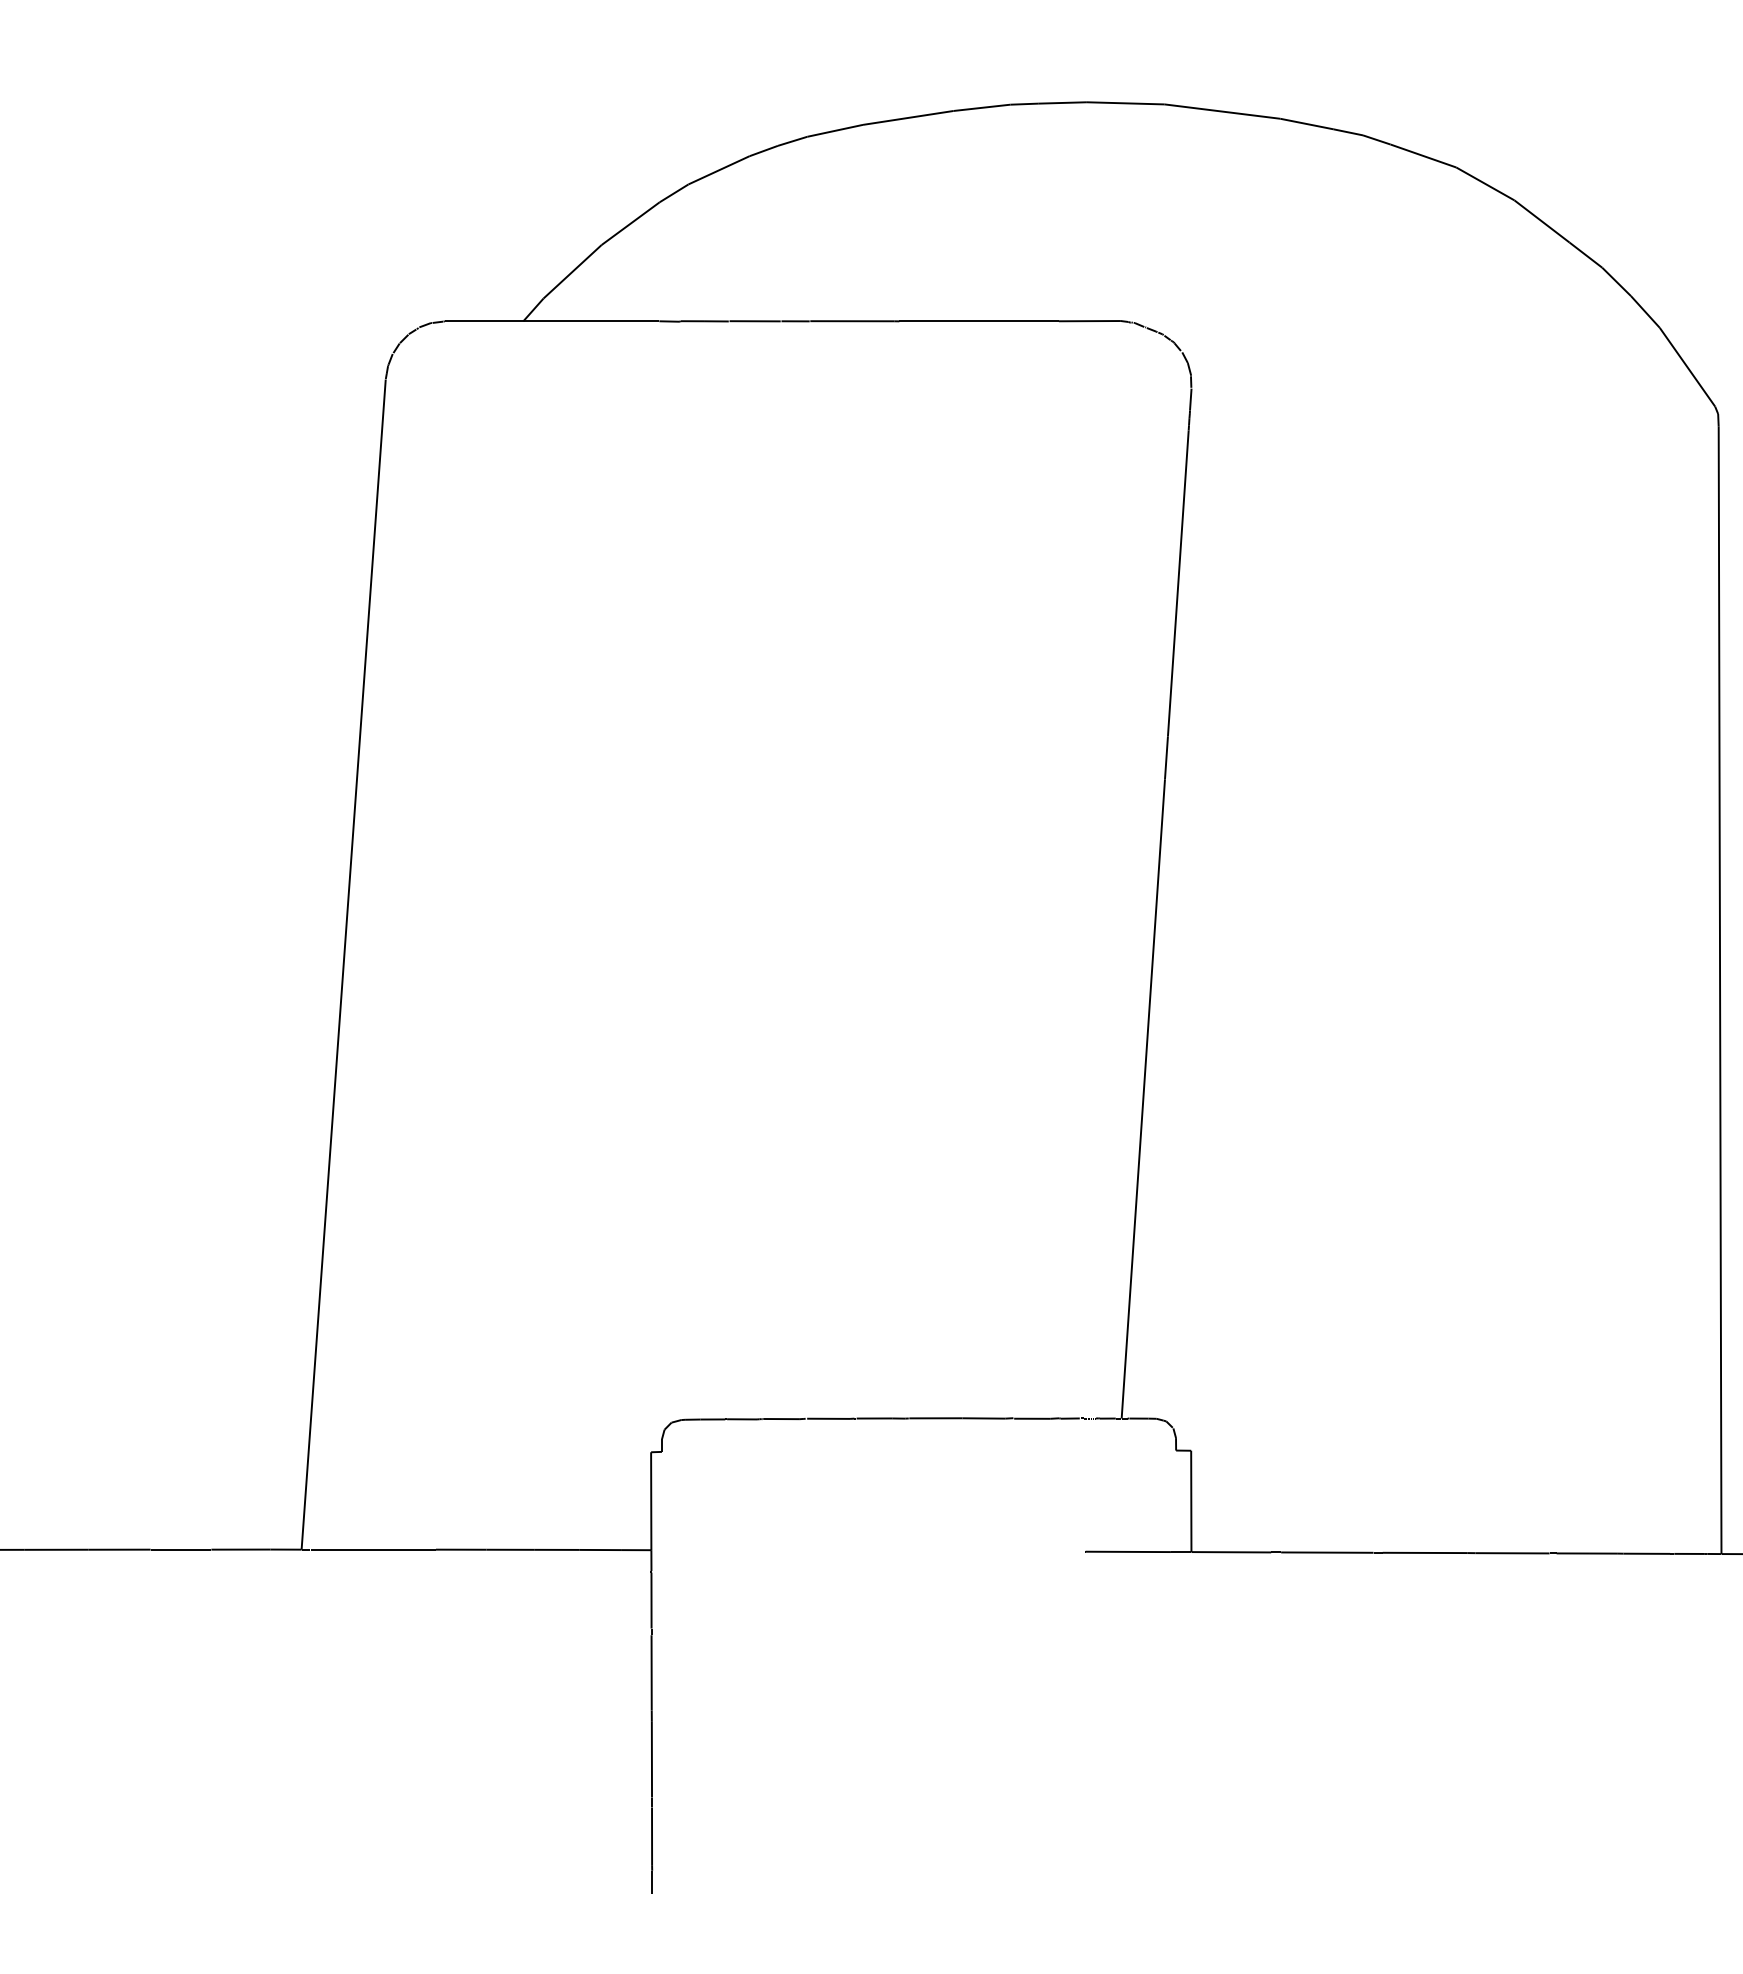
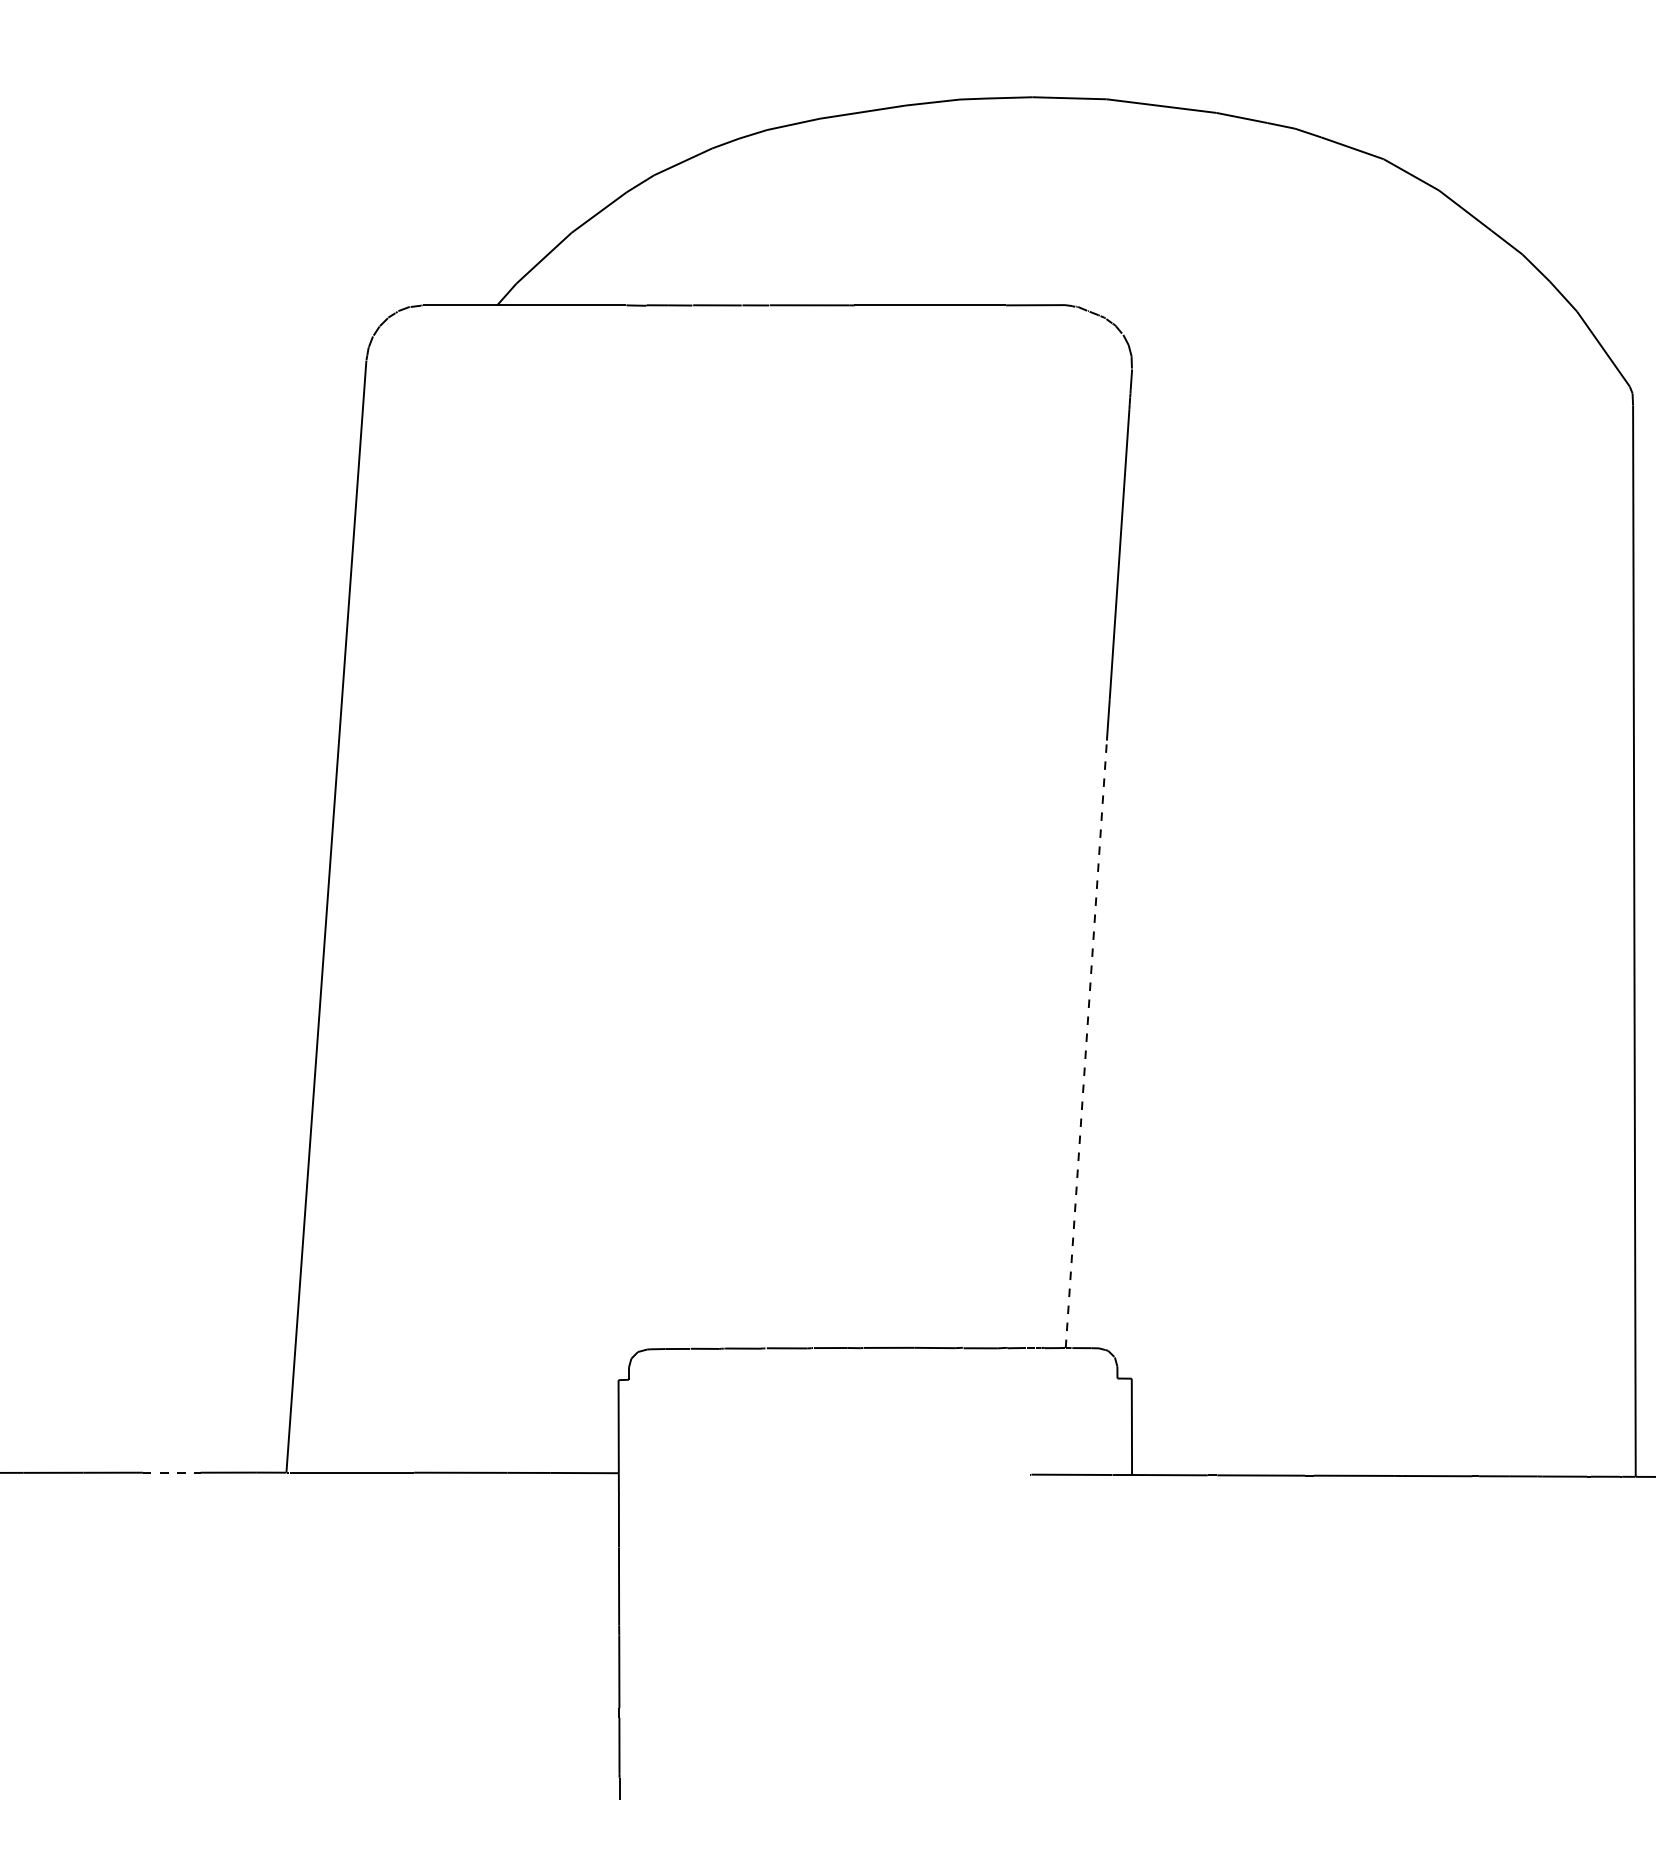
line: (1143, 1098) -> (1086, 1043), solid -> dashed
line: (181, 1549) -> (172, 1472), solid -> dashed

